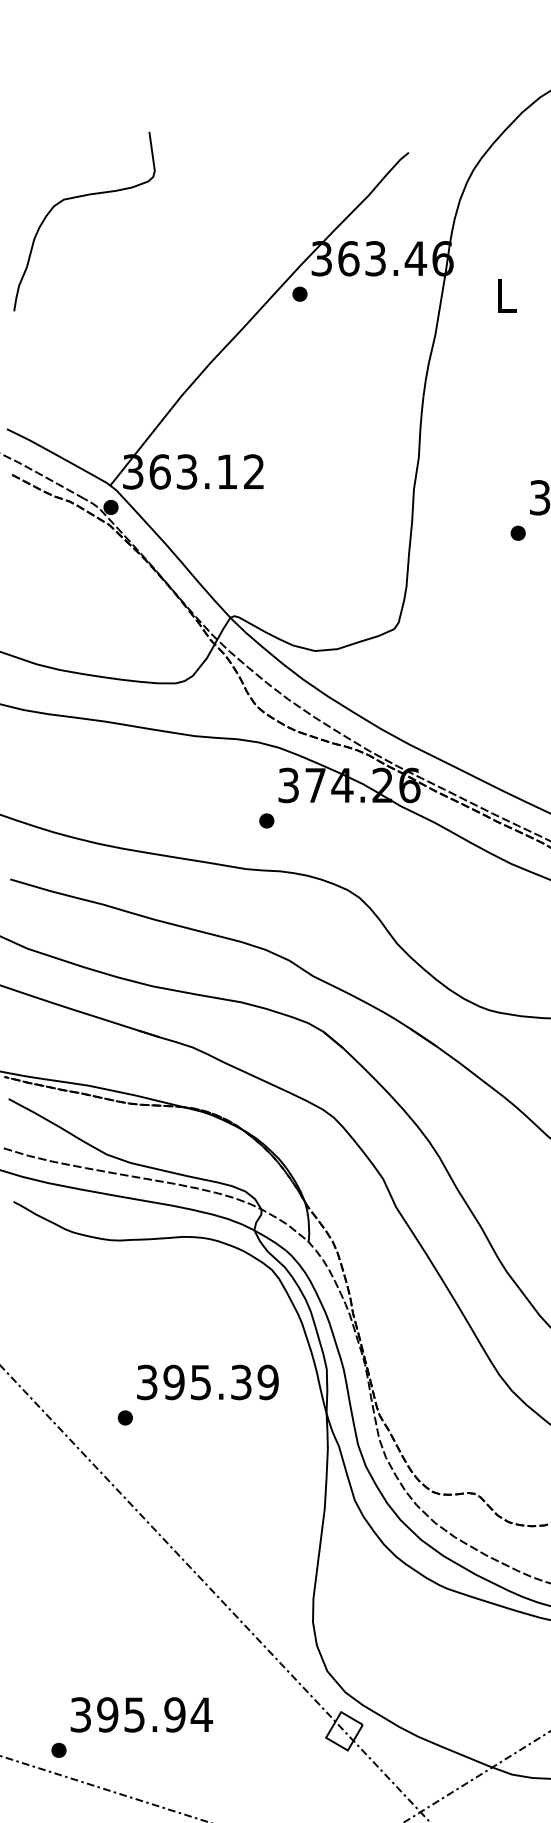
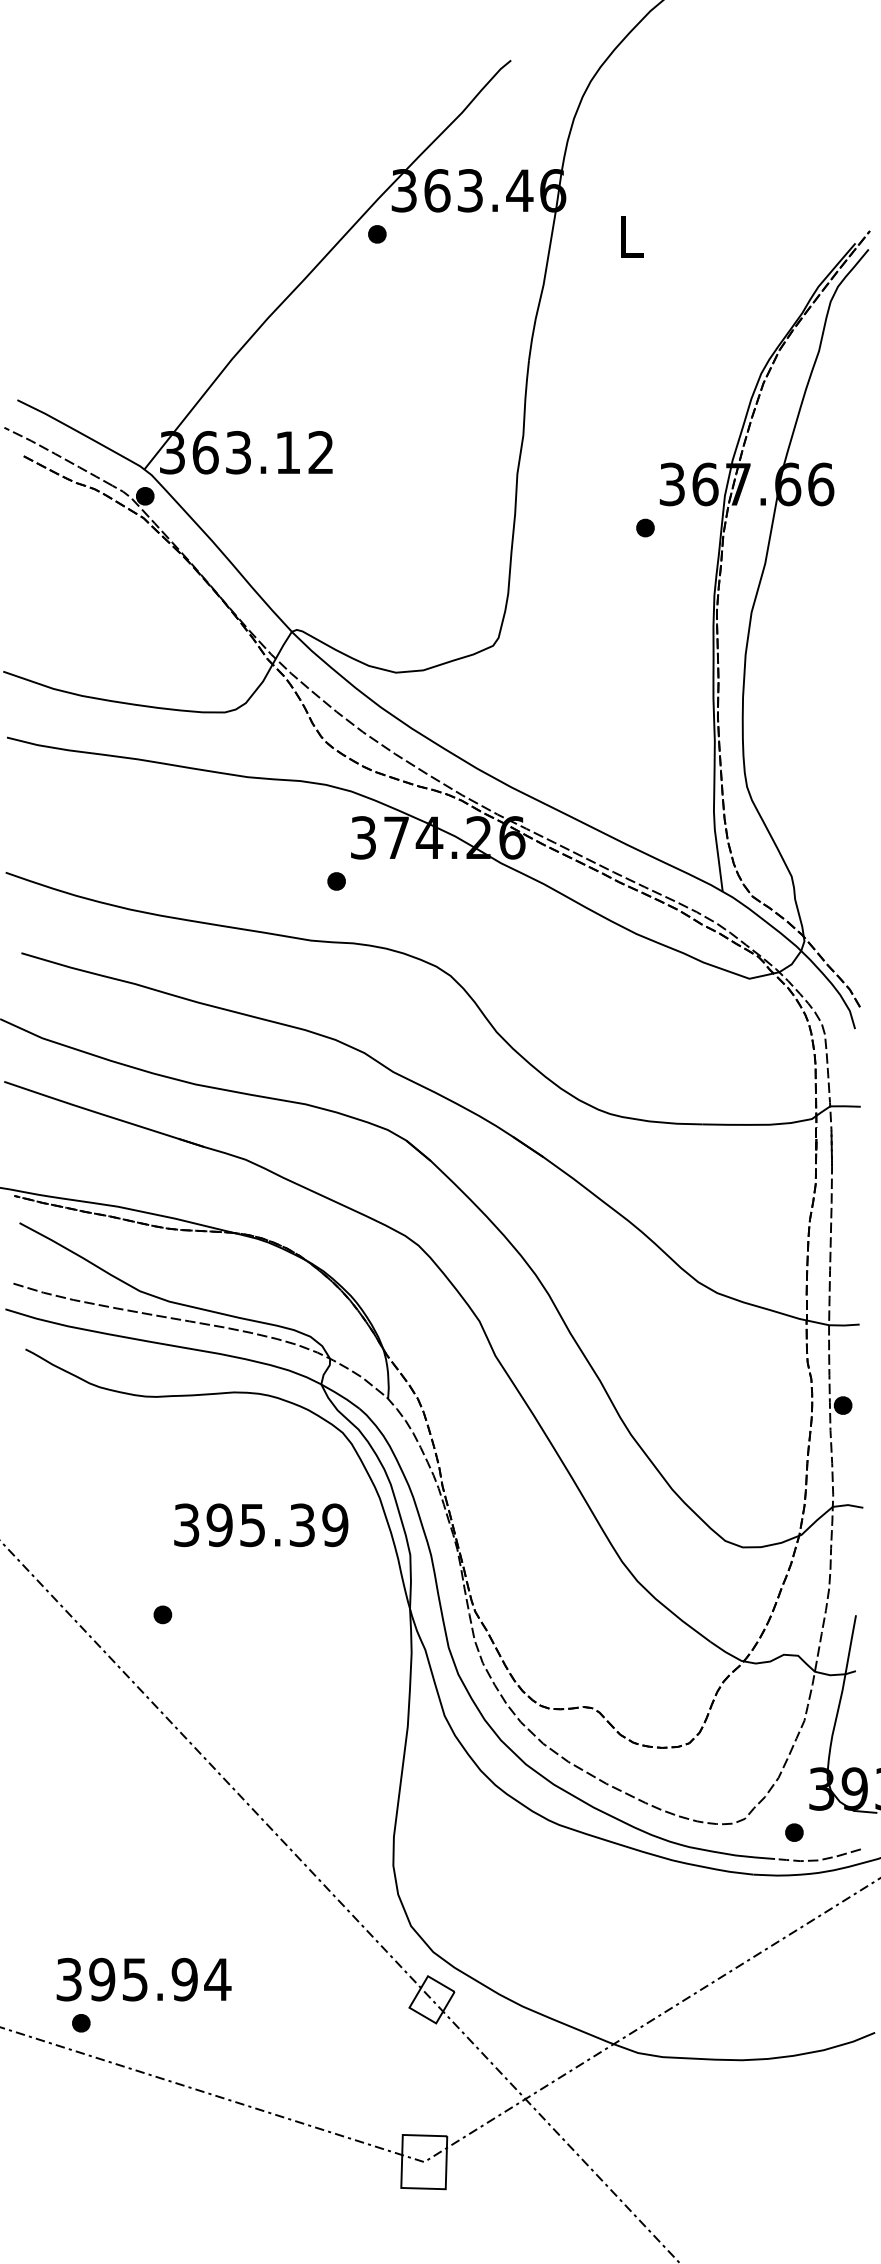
curve: (79, 197) -> (106, 115), removed
text: (208, 1382) -> (261, 1525), moved
text: (141, 1714) -> (143, 1979), moved

